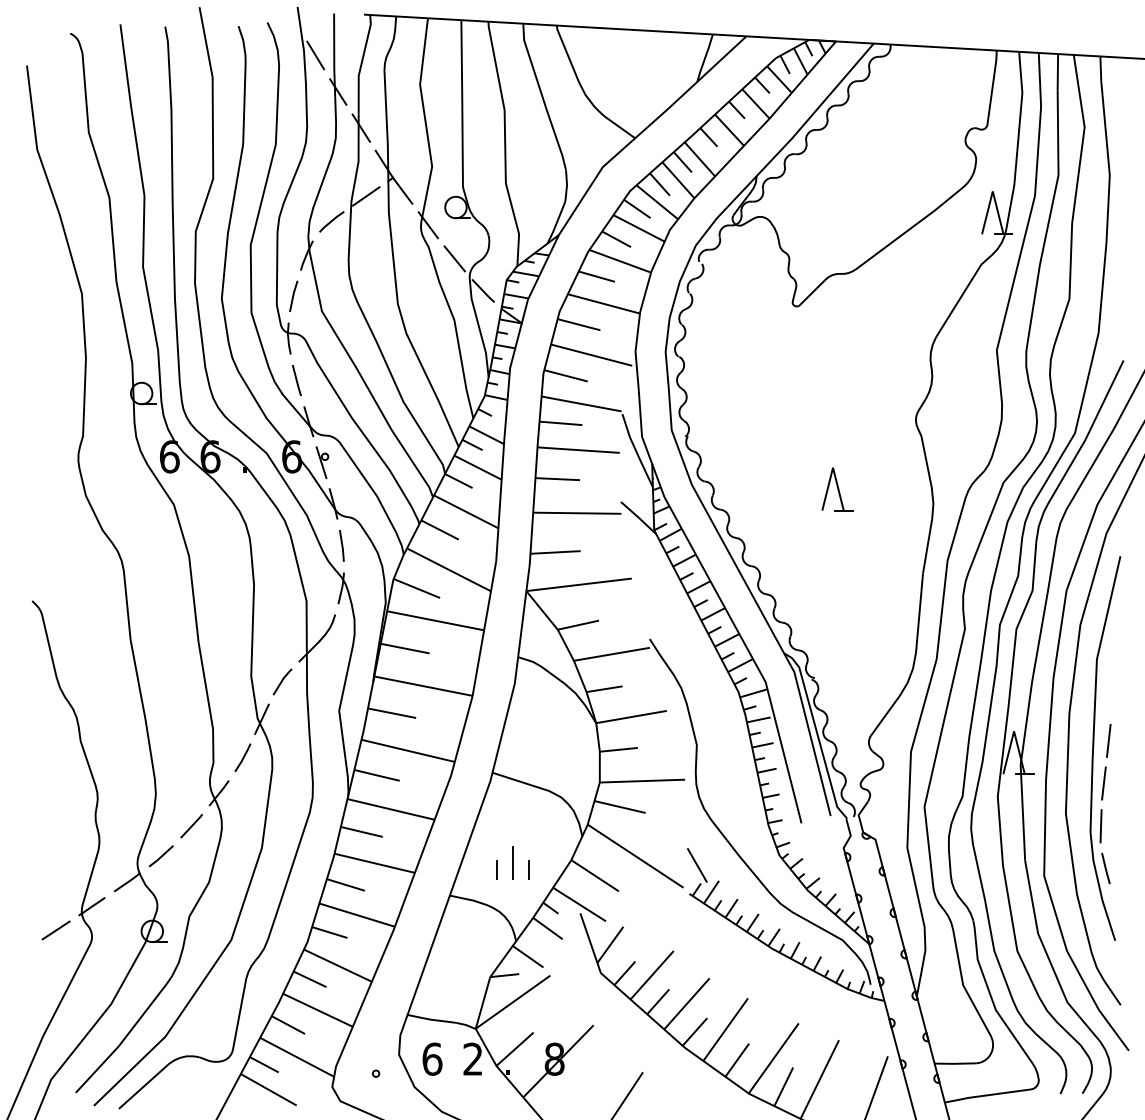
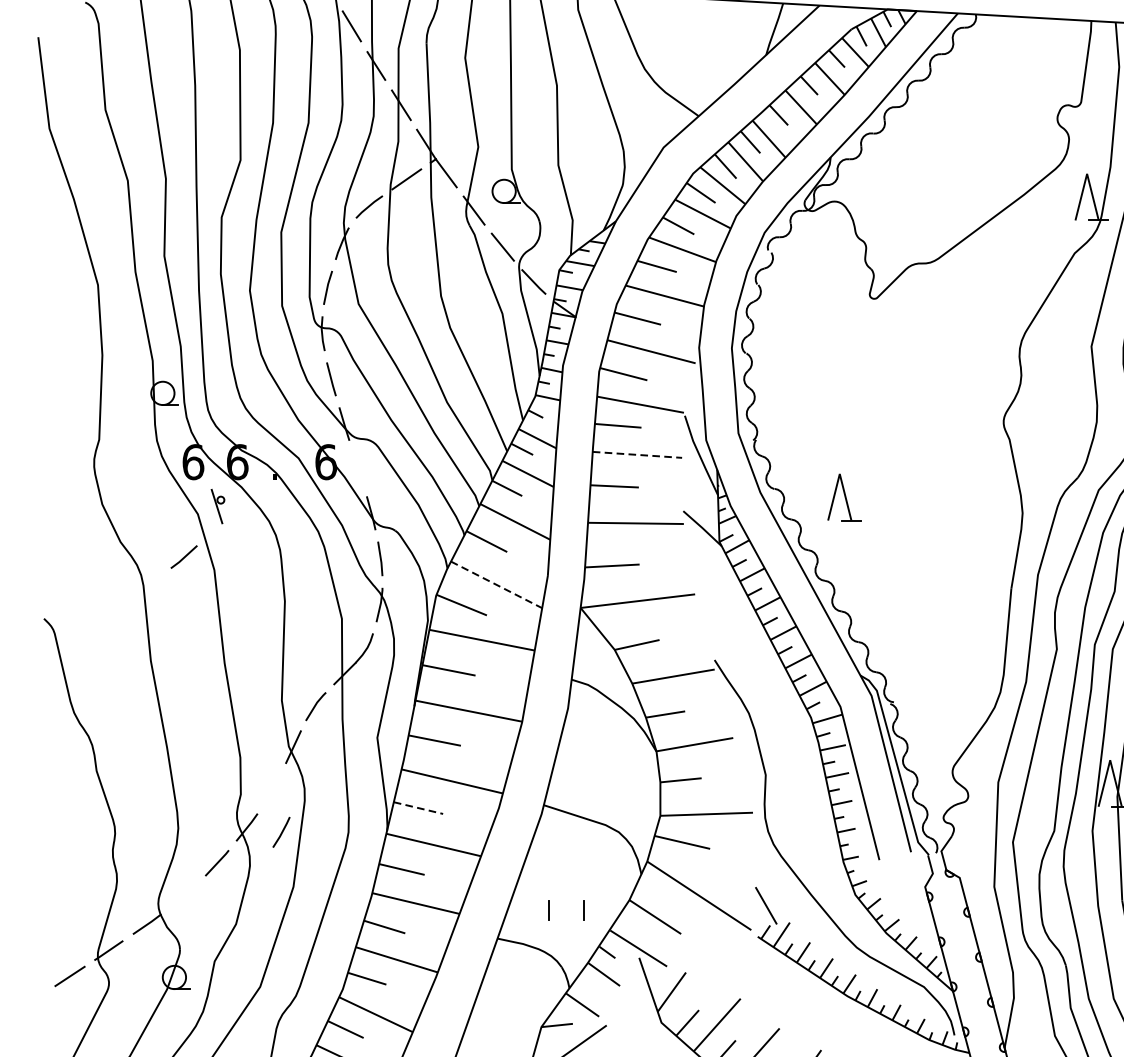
line: (579, 450) -> (638, 455), solid -> dashed
part: (322, 462) -> (218, 506), moved
part: (837, 489) -> (844, 497), moved
line: (449, 570) -> (497, 585), solid -> dashed
line: (242, 757) -> (281, 832), moved
line: (377, 775) -> (418, 808), solid -> dashed
line: (160, 856) -> (183, 557), moved
line: (512, 862) -> (565, 902), removed

